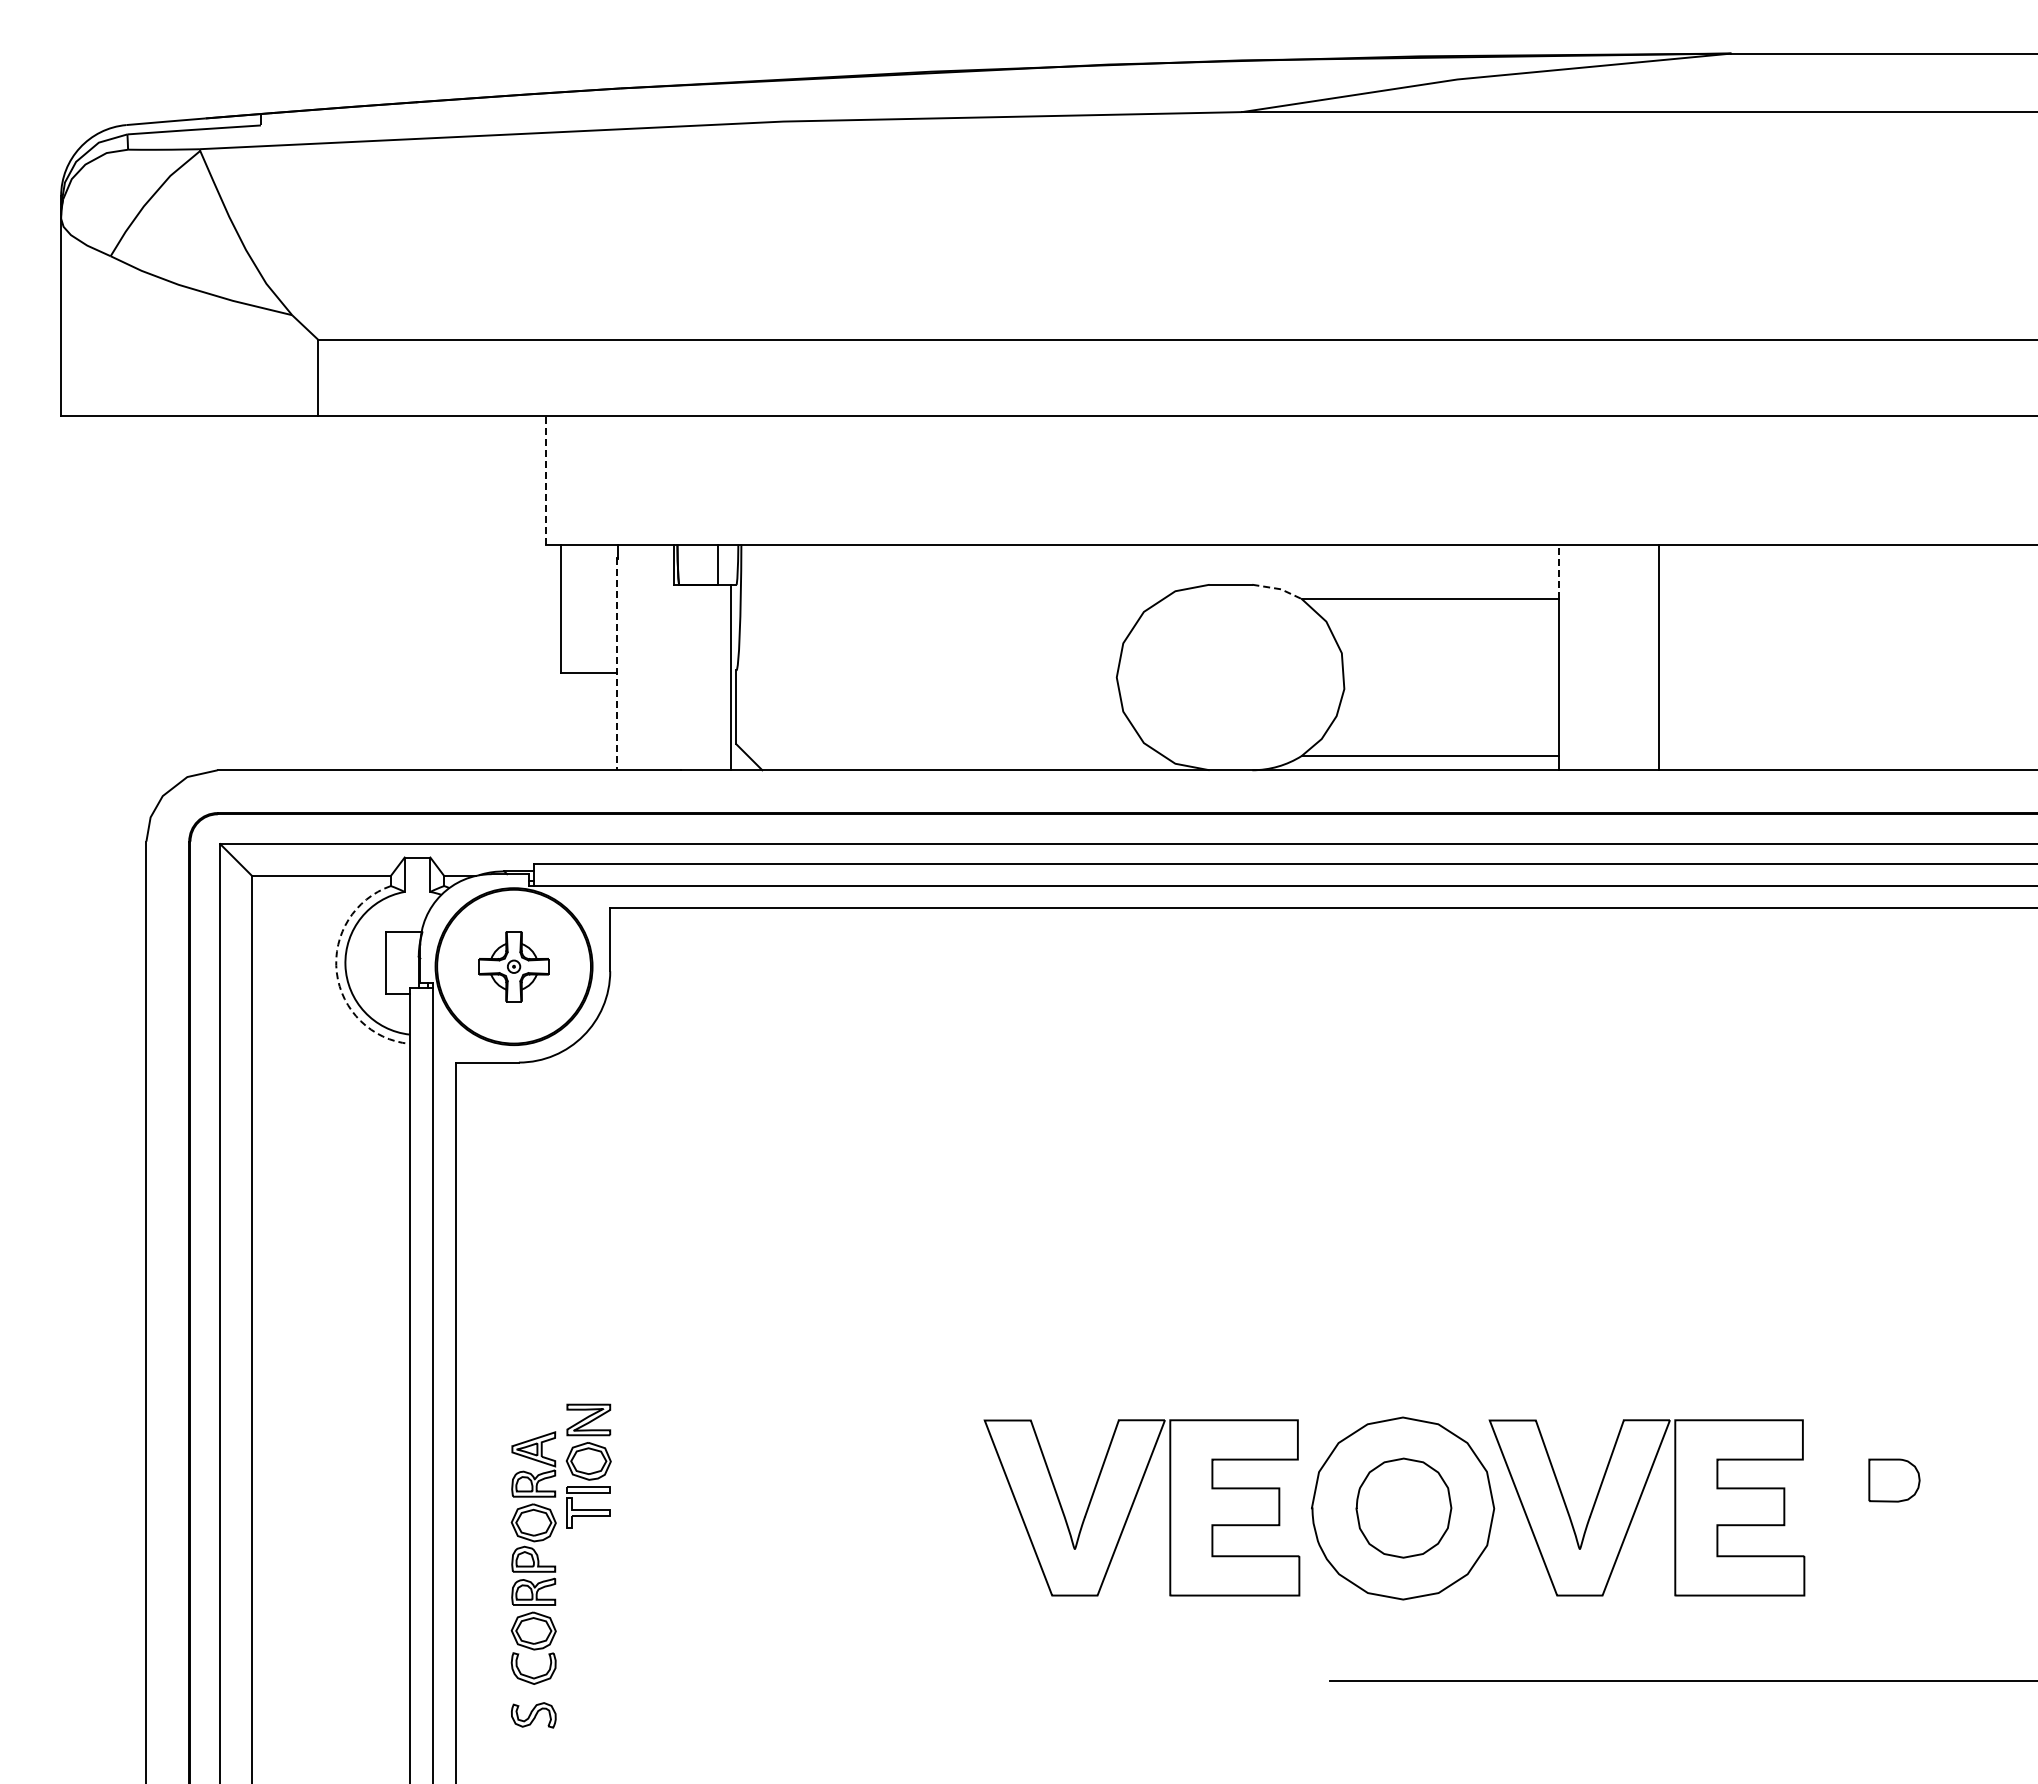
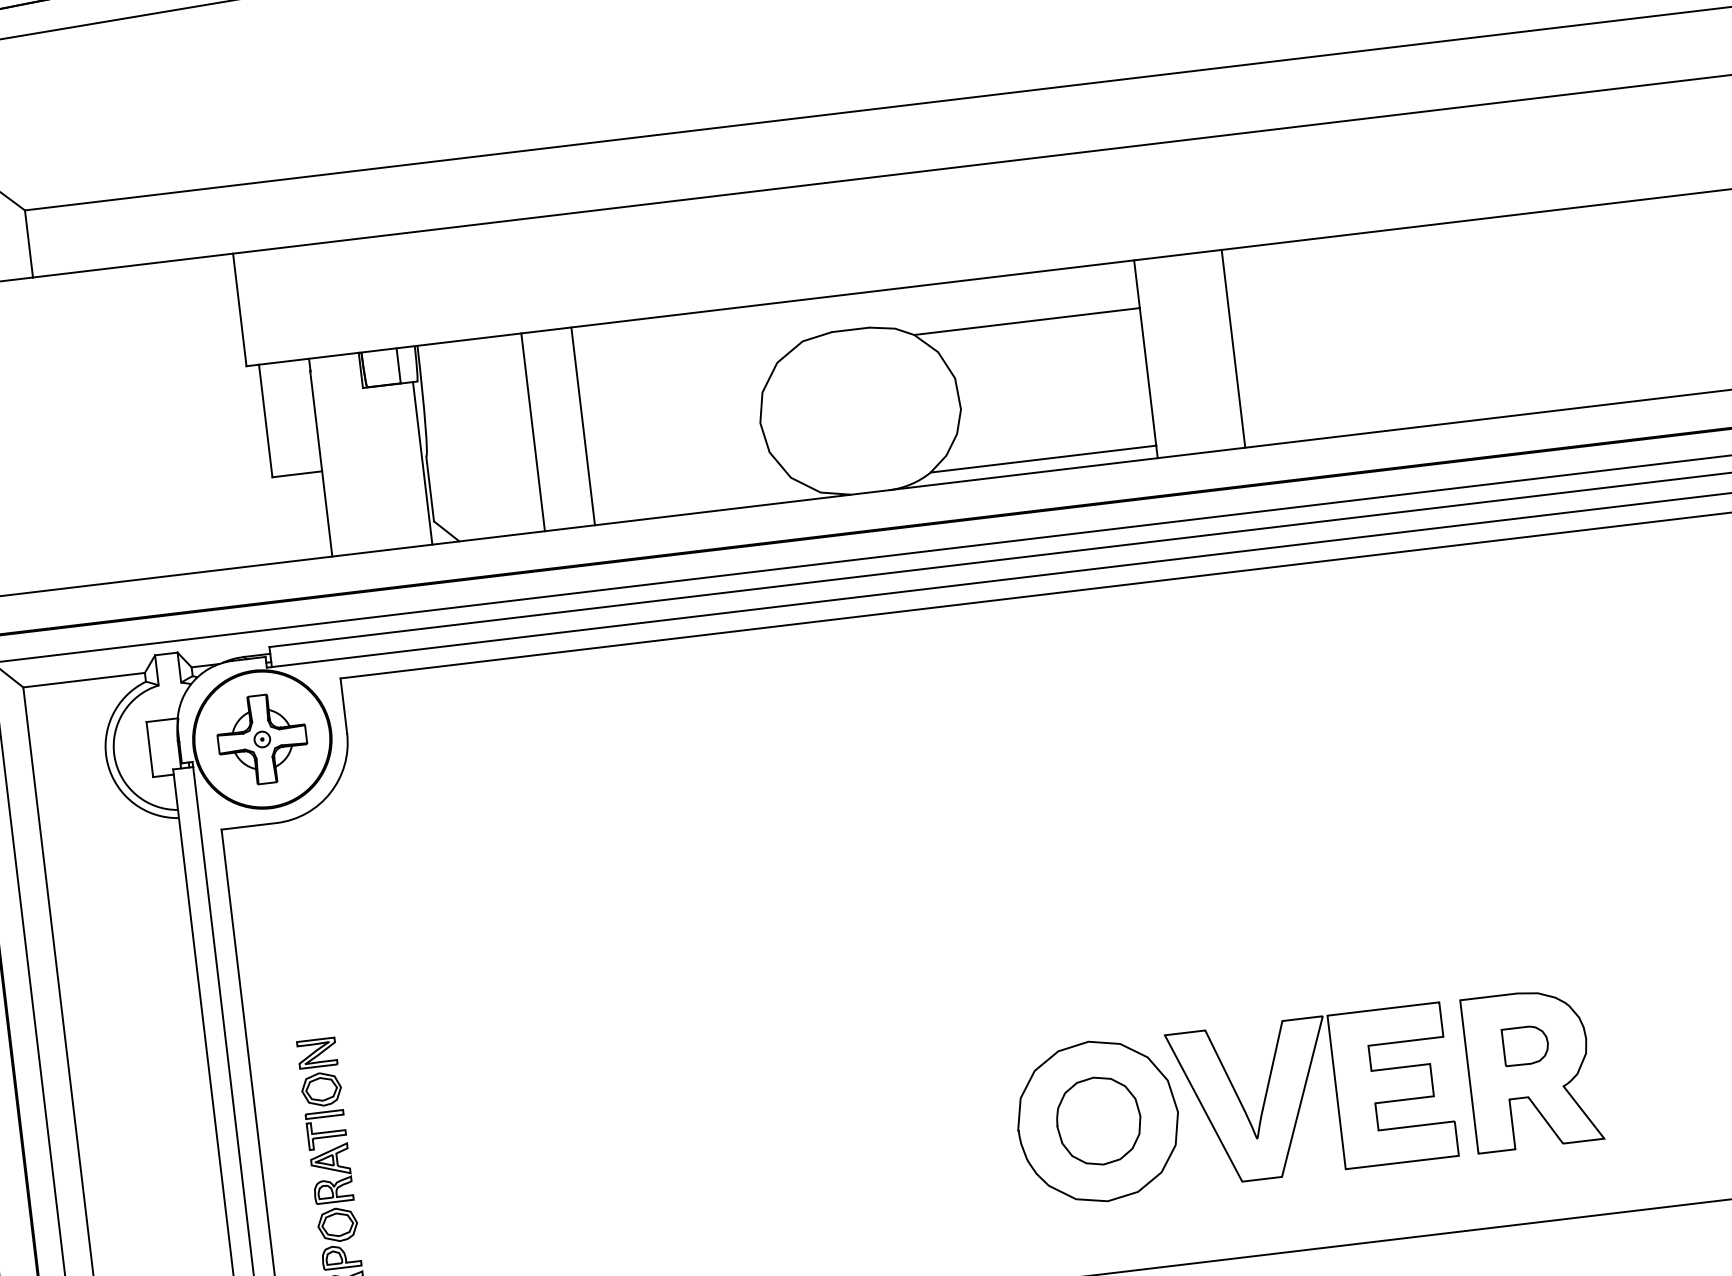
line: (546, 479) -> (239, 309), dashed -> solid
line: (1559, 571) -> (1137, 283), dashed -> solid
line: (1278, 588) -> (892, 328), dashed -> solid
line: (859, 657) -> (532, 432), added
line: (916, 657) -> (582, 426), added
line: (617, 664) -> (321, 463), dashed -> solid
part: (513, 966) -> (261, 739), size x1.43
arc: (336, 972) -> (107, 763), dashed -> solid
part: (588, 1465) -> (321, 1093), moved
part: (1133, 1505) -> (861, 1147), removed
part: (1898, 1507) -> (1532, 1068), added

